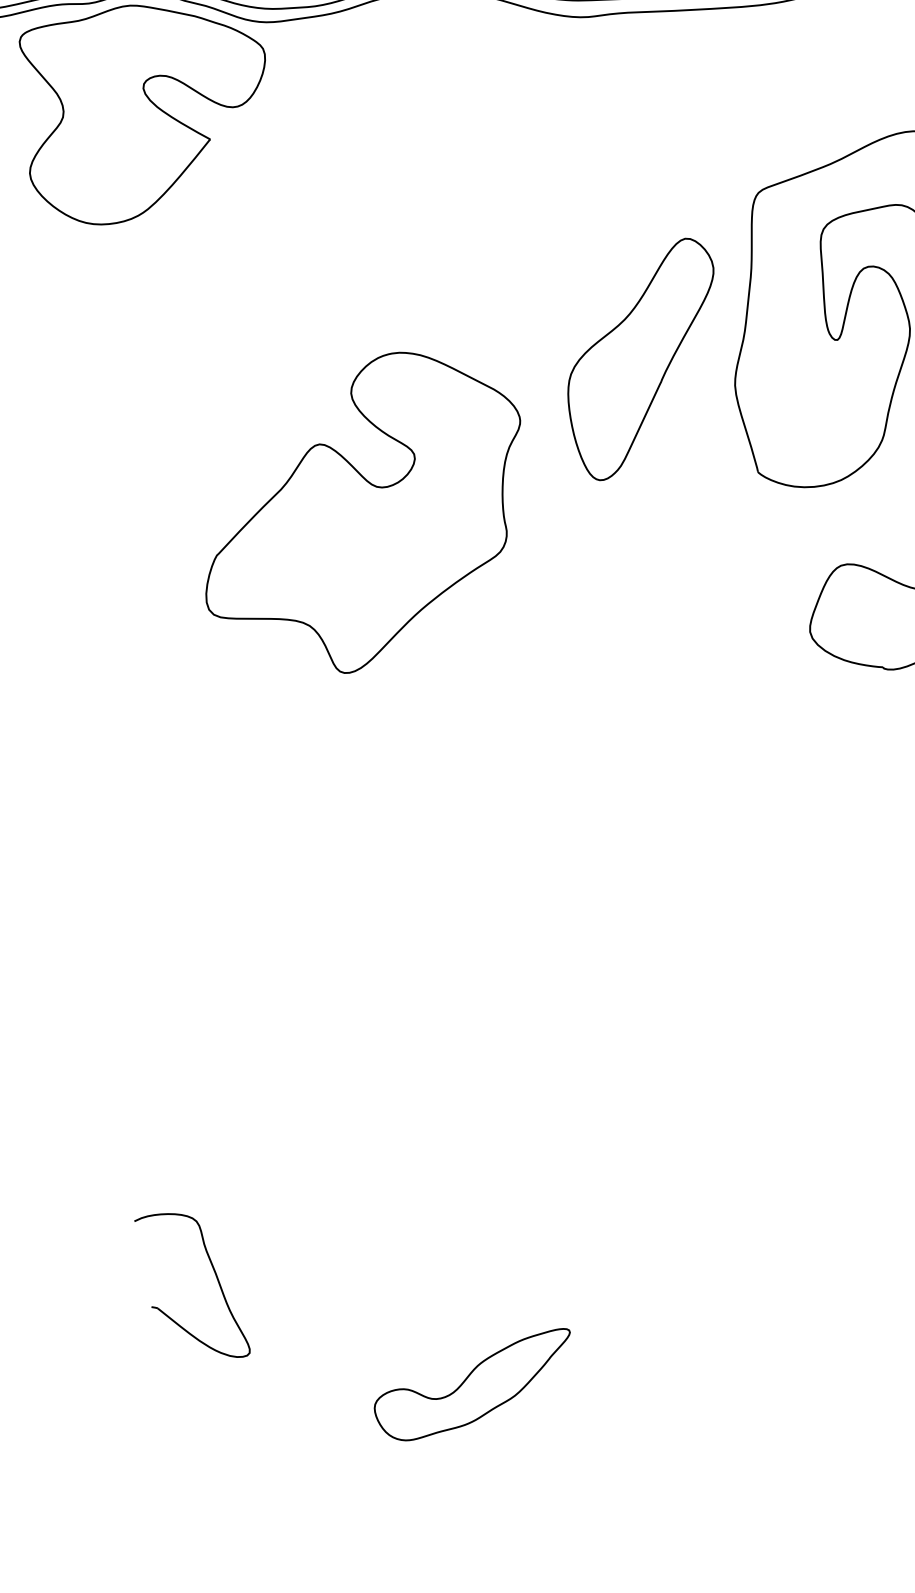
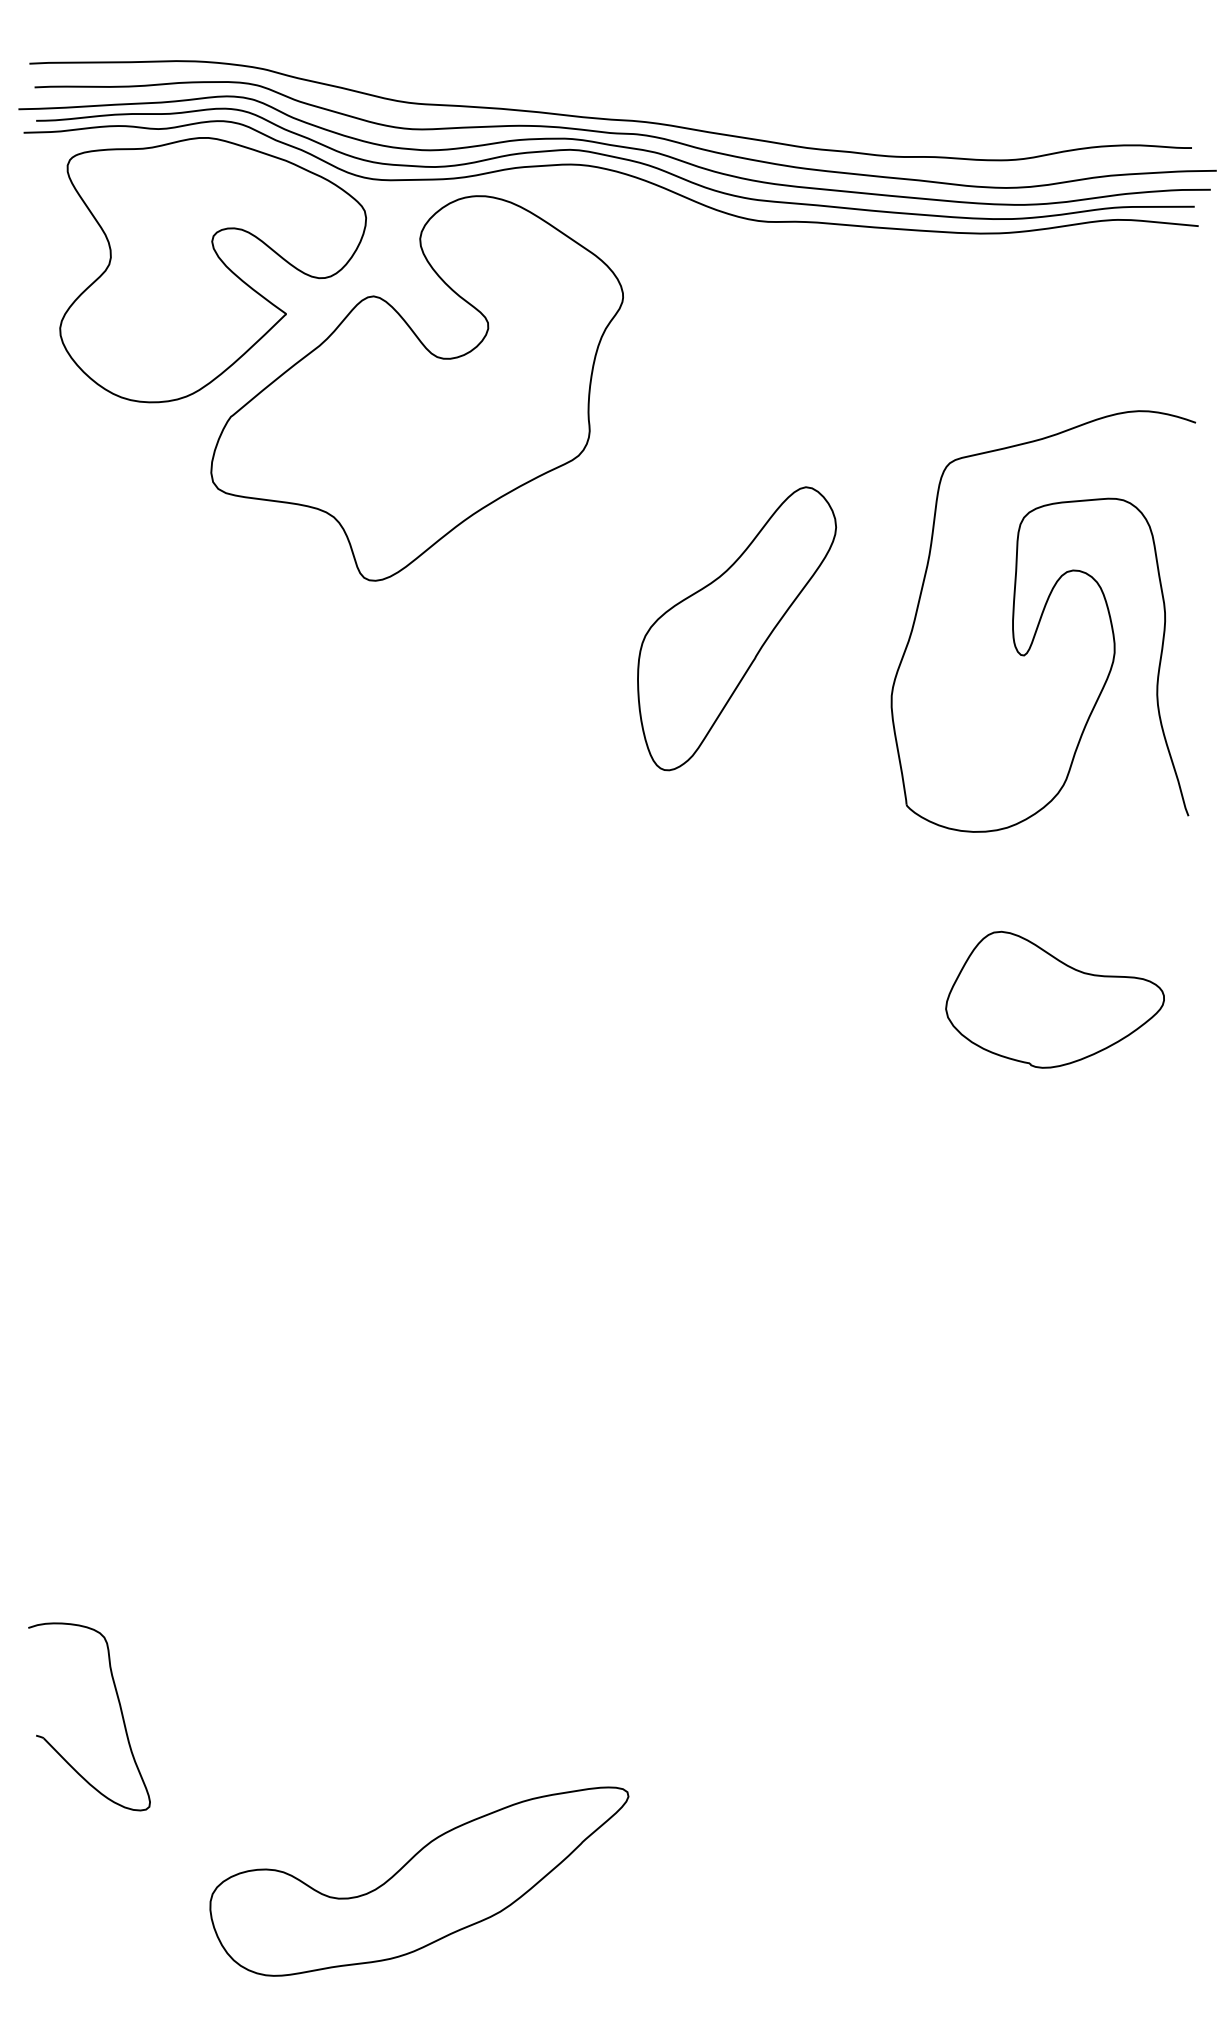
part: (643, 359) -> (736, 628), moved
part: (363, 514) -> (416, 388), moved
part: (474, 1385) -> (419, 1881), size x1.67

